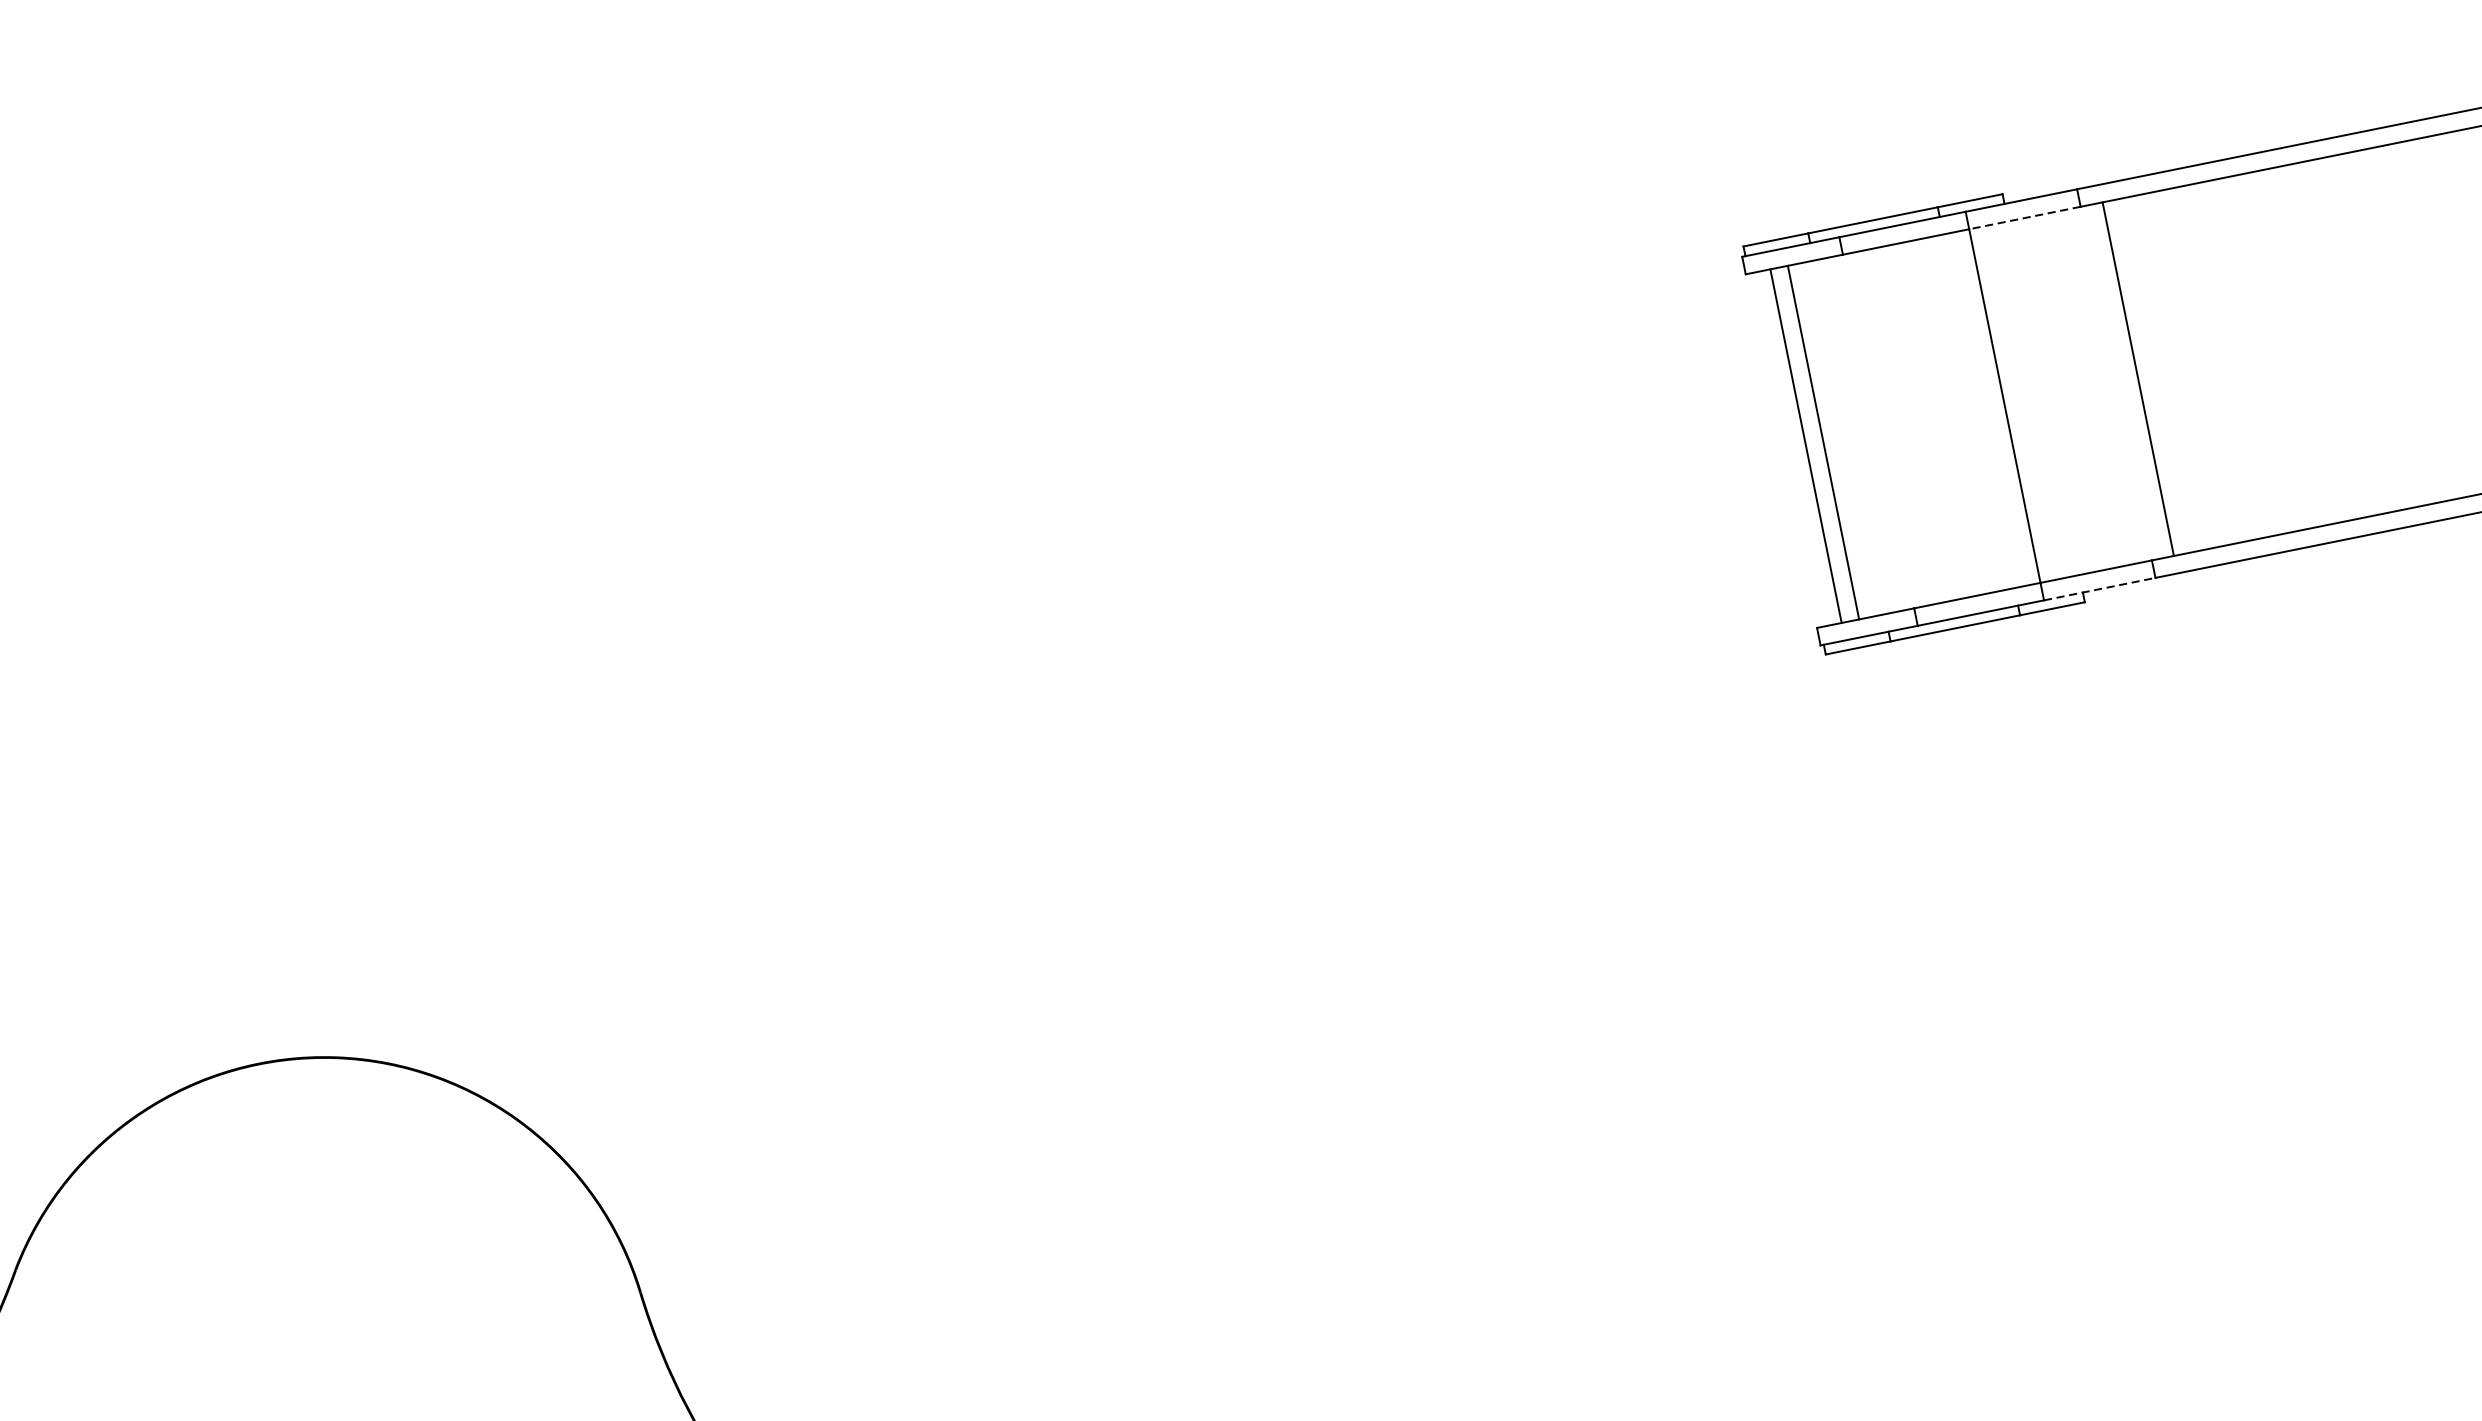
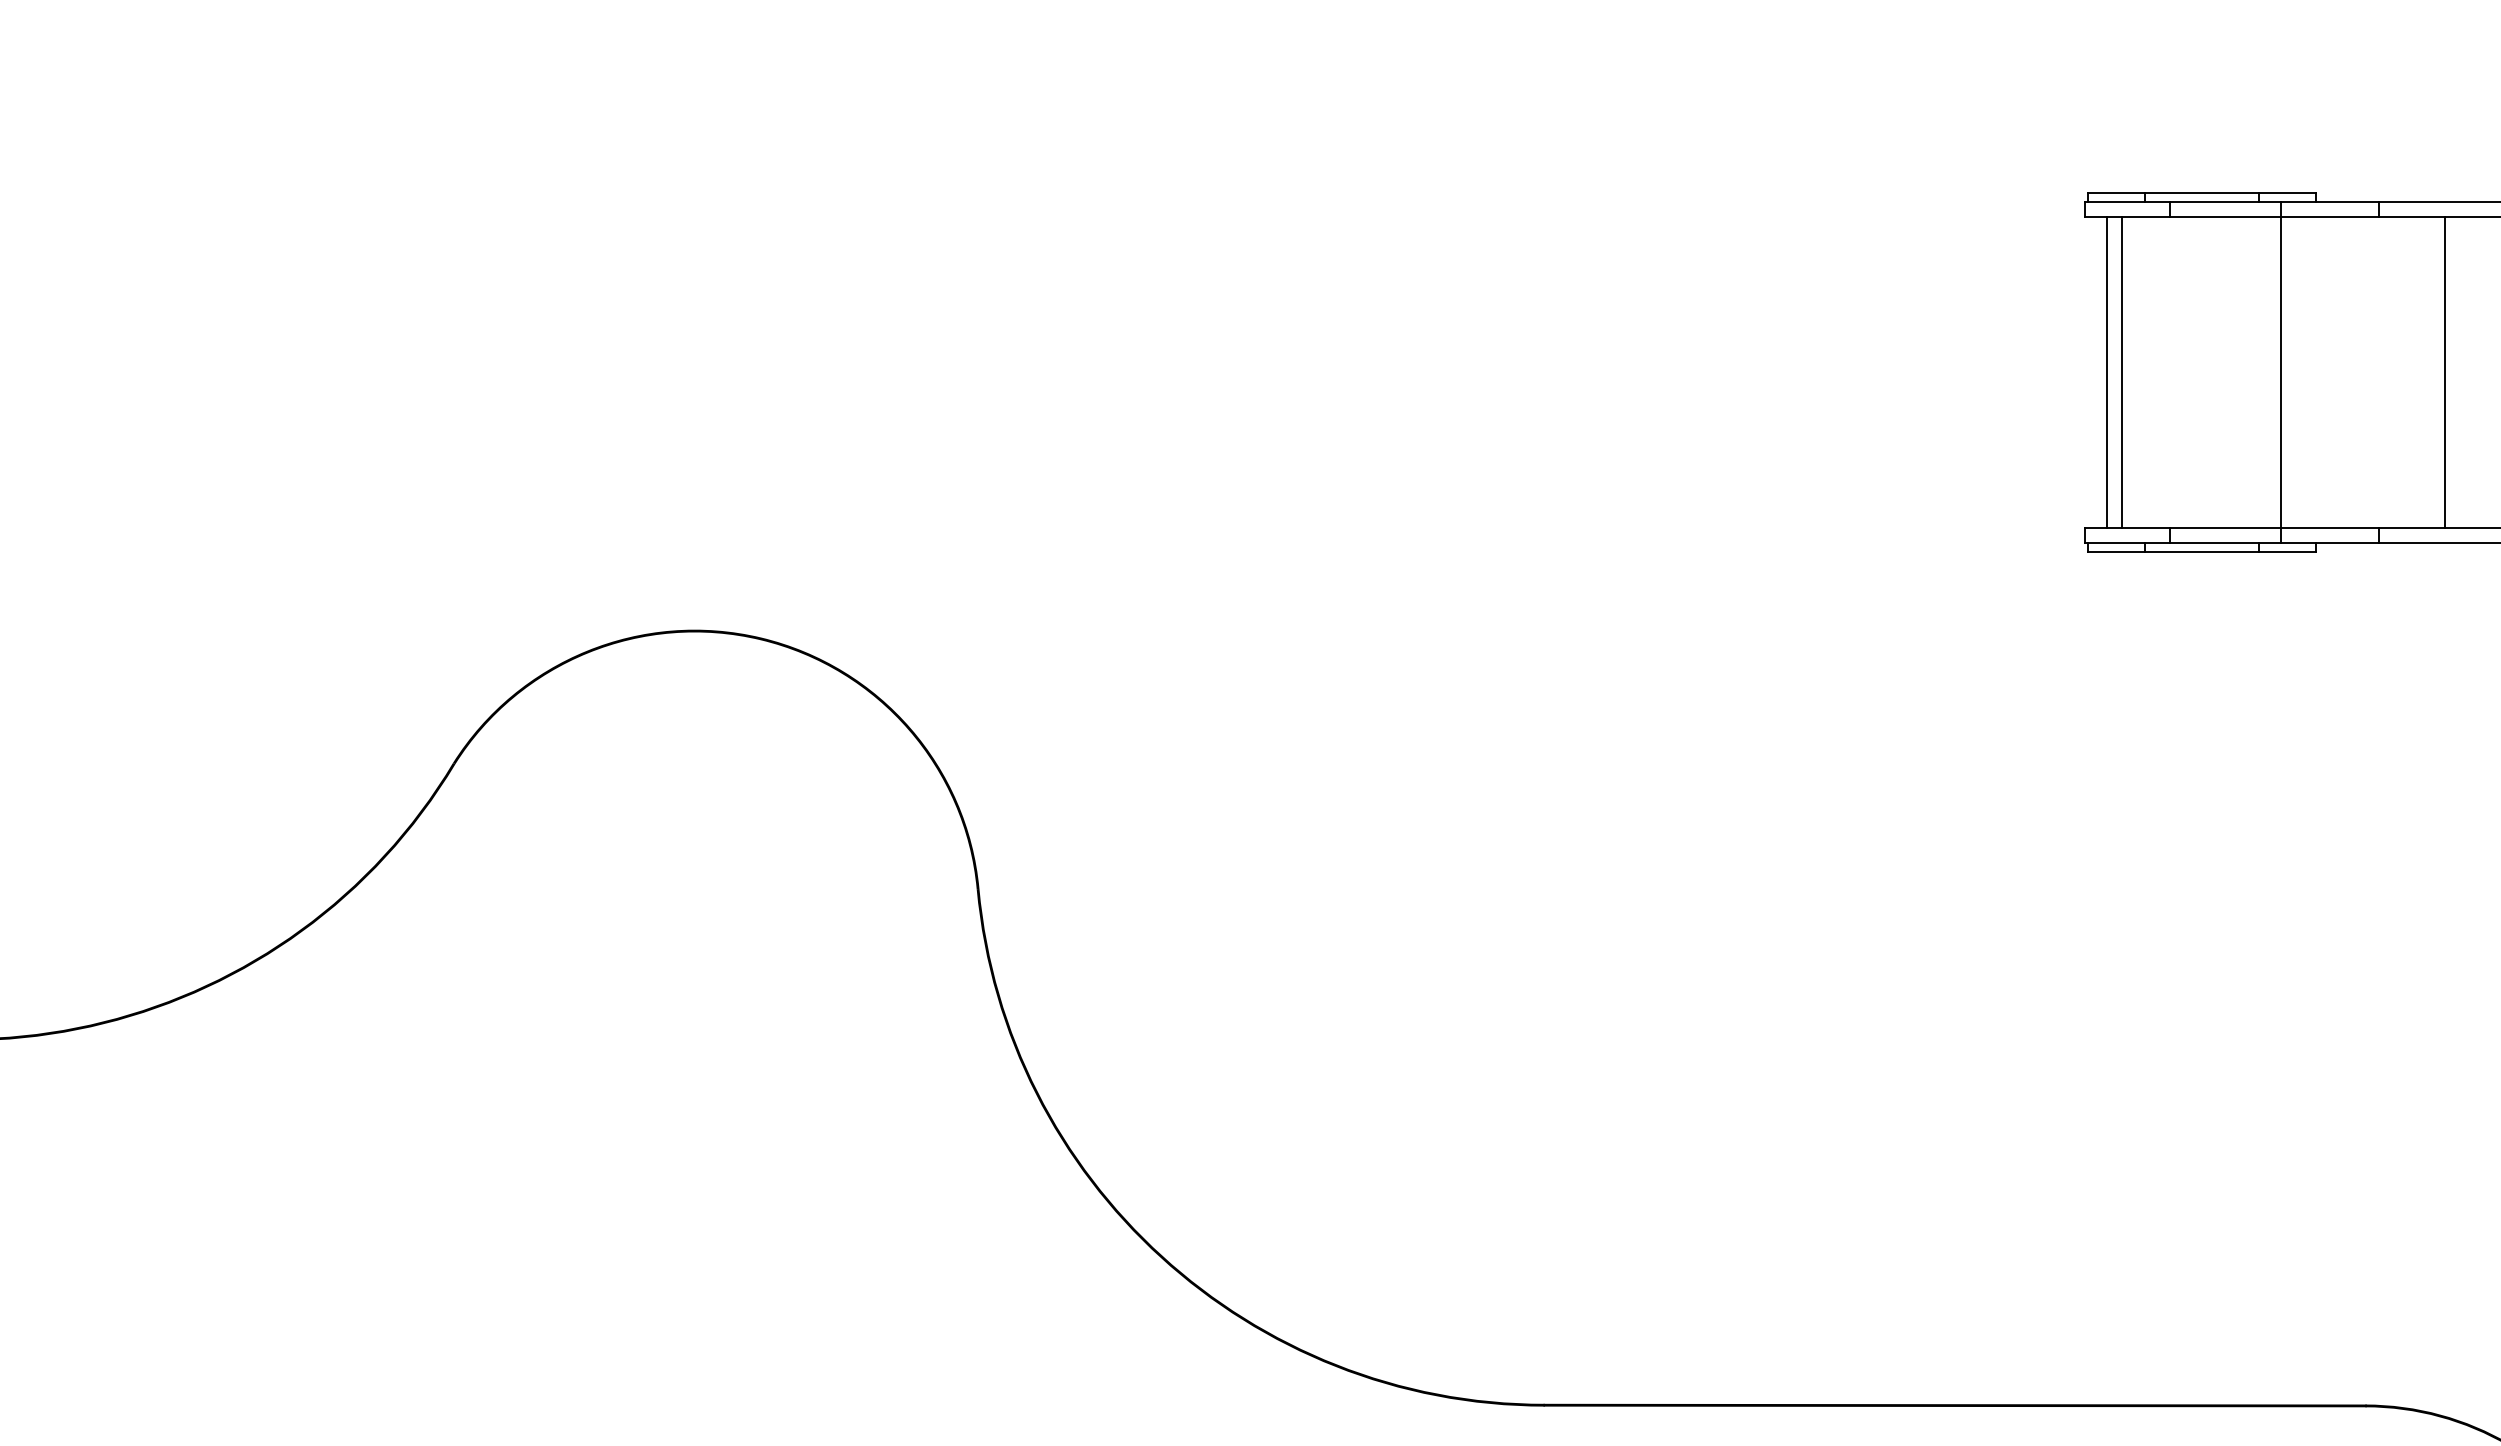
line: (2025, 218) -> (2330, 217), dashed -> solid
line: (2138, 379) -> (2444, 372), moved
line: (2099, 589) -> (2330, 543), dashed -> solid

